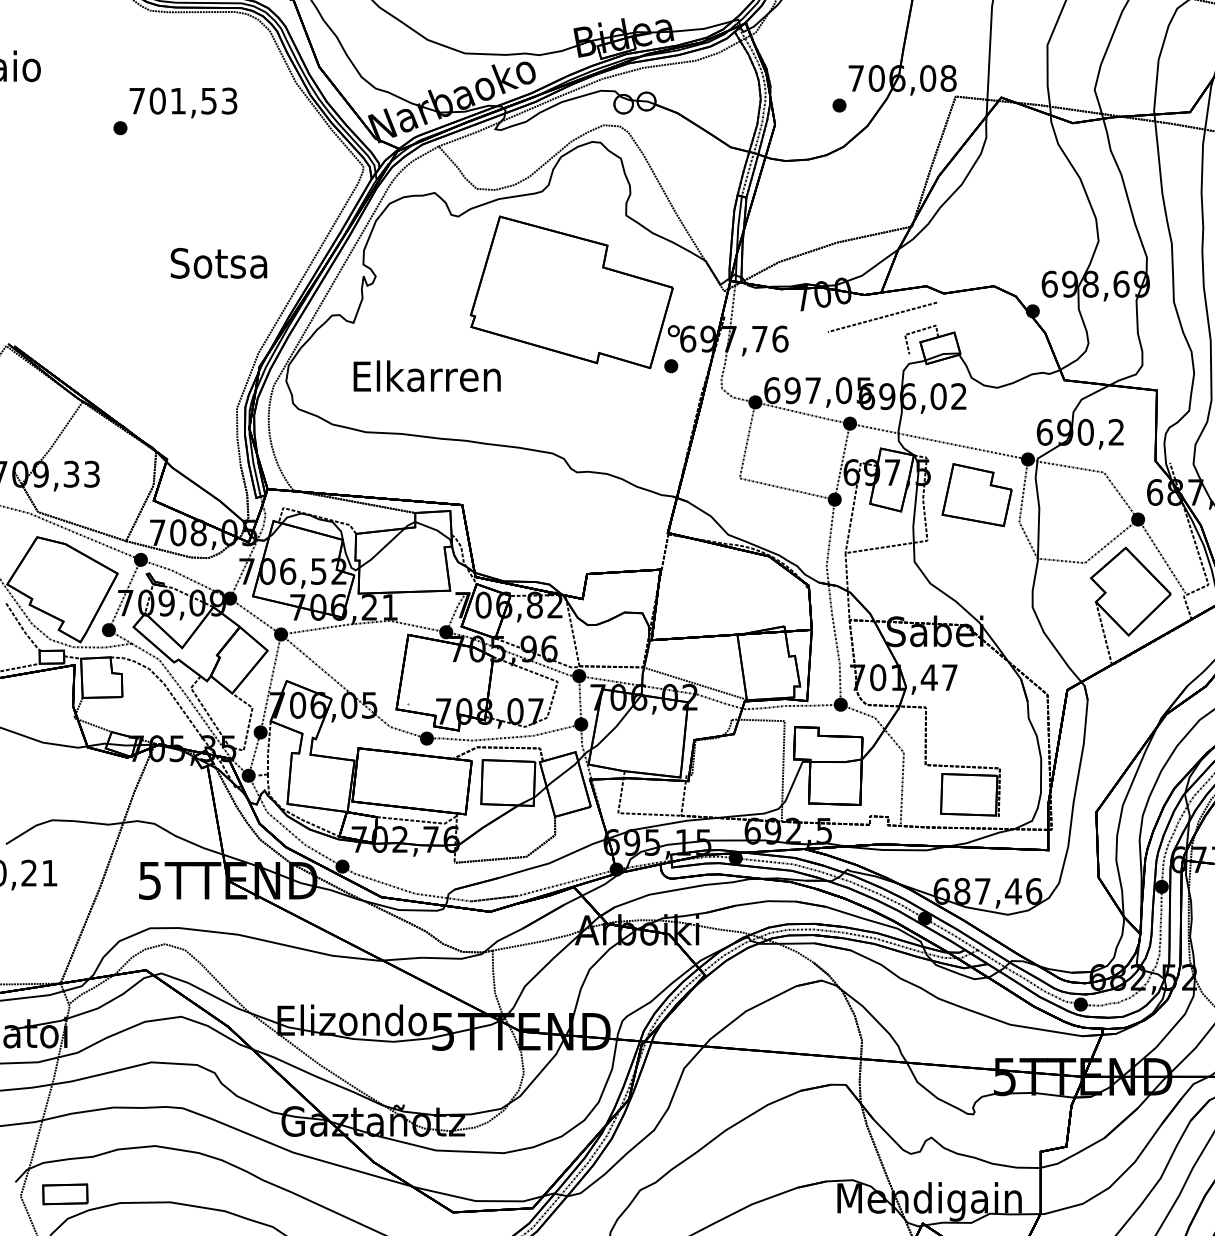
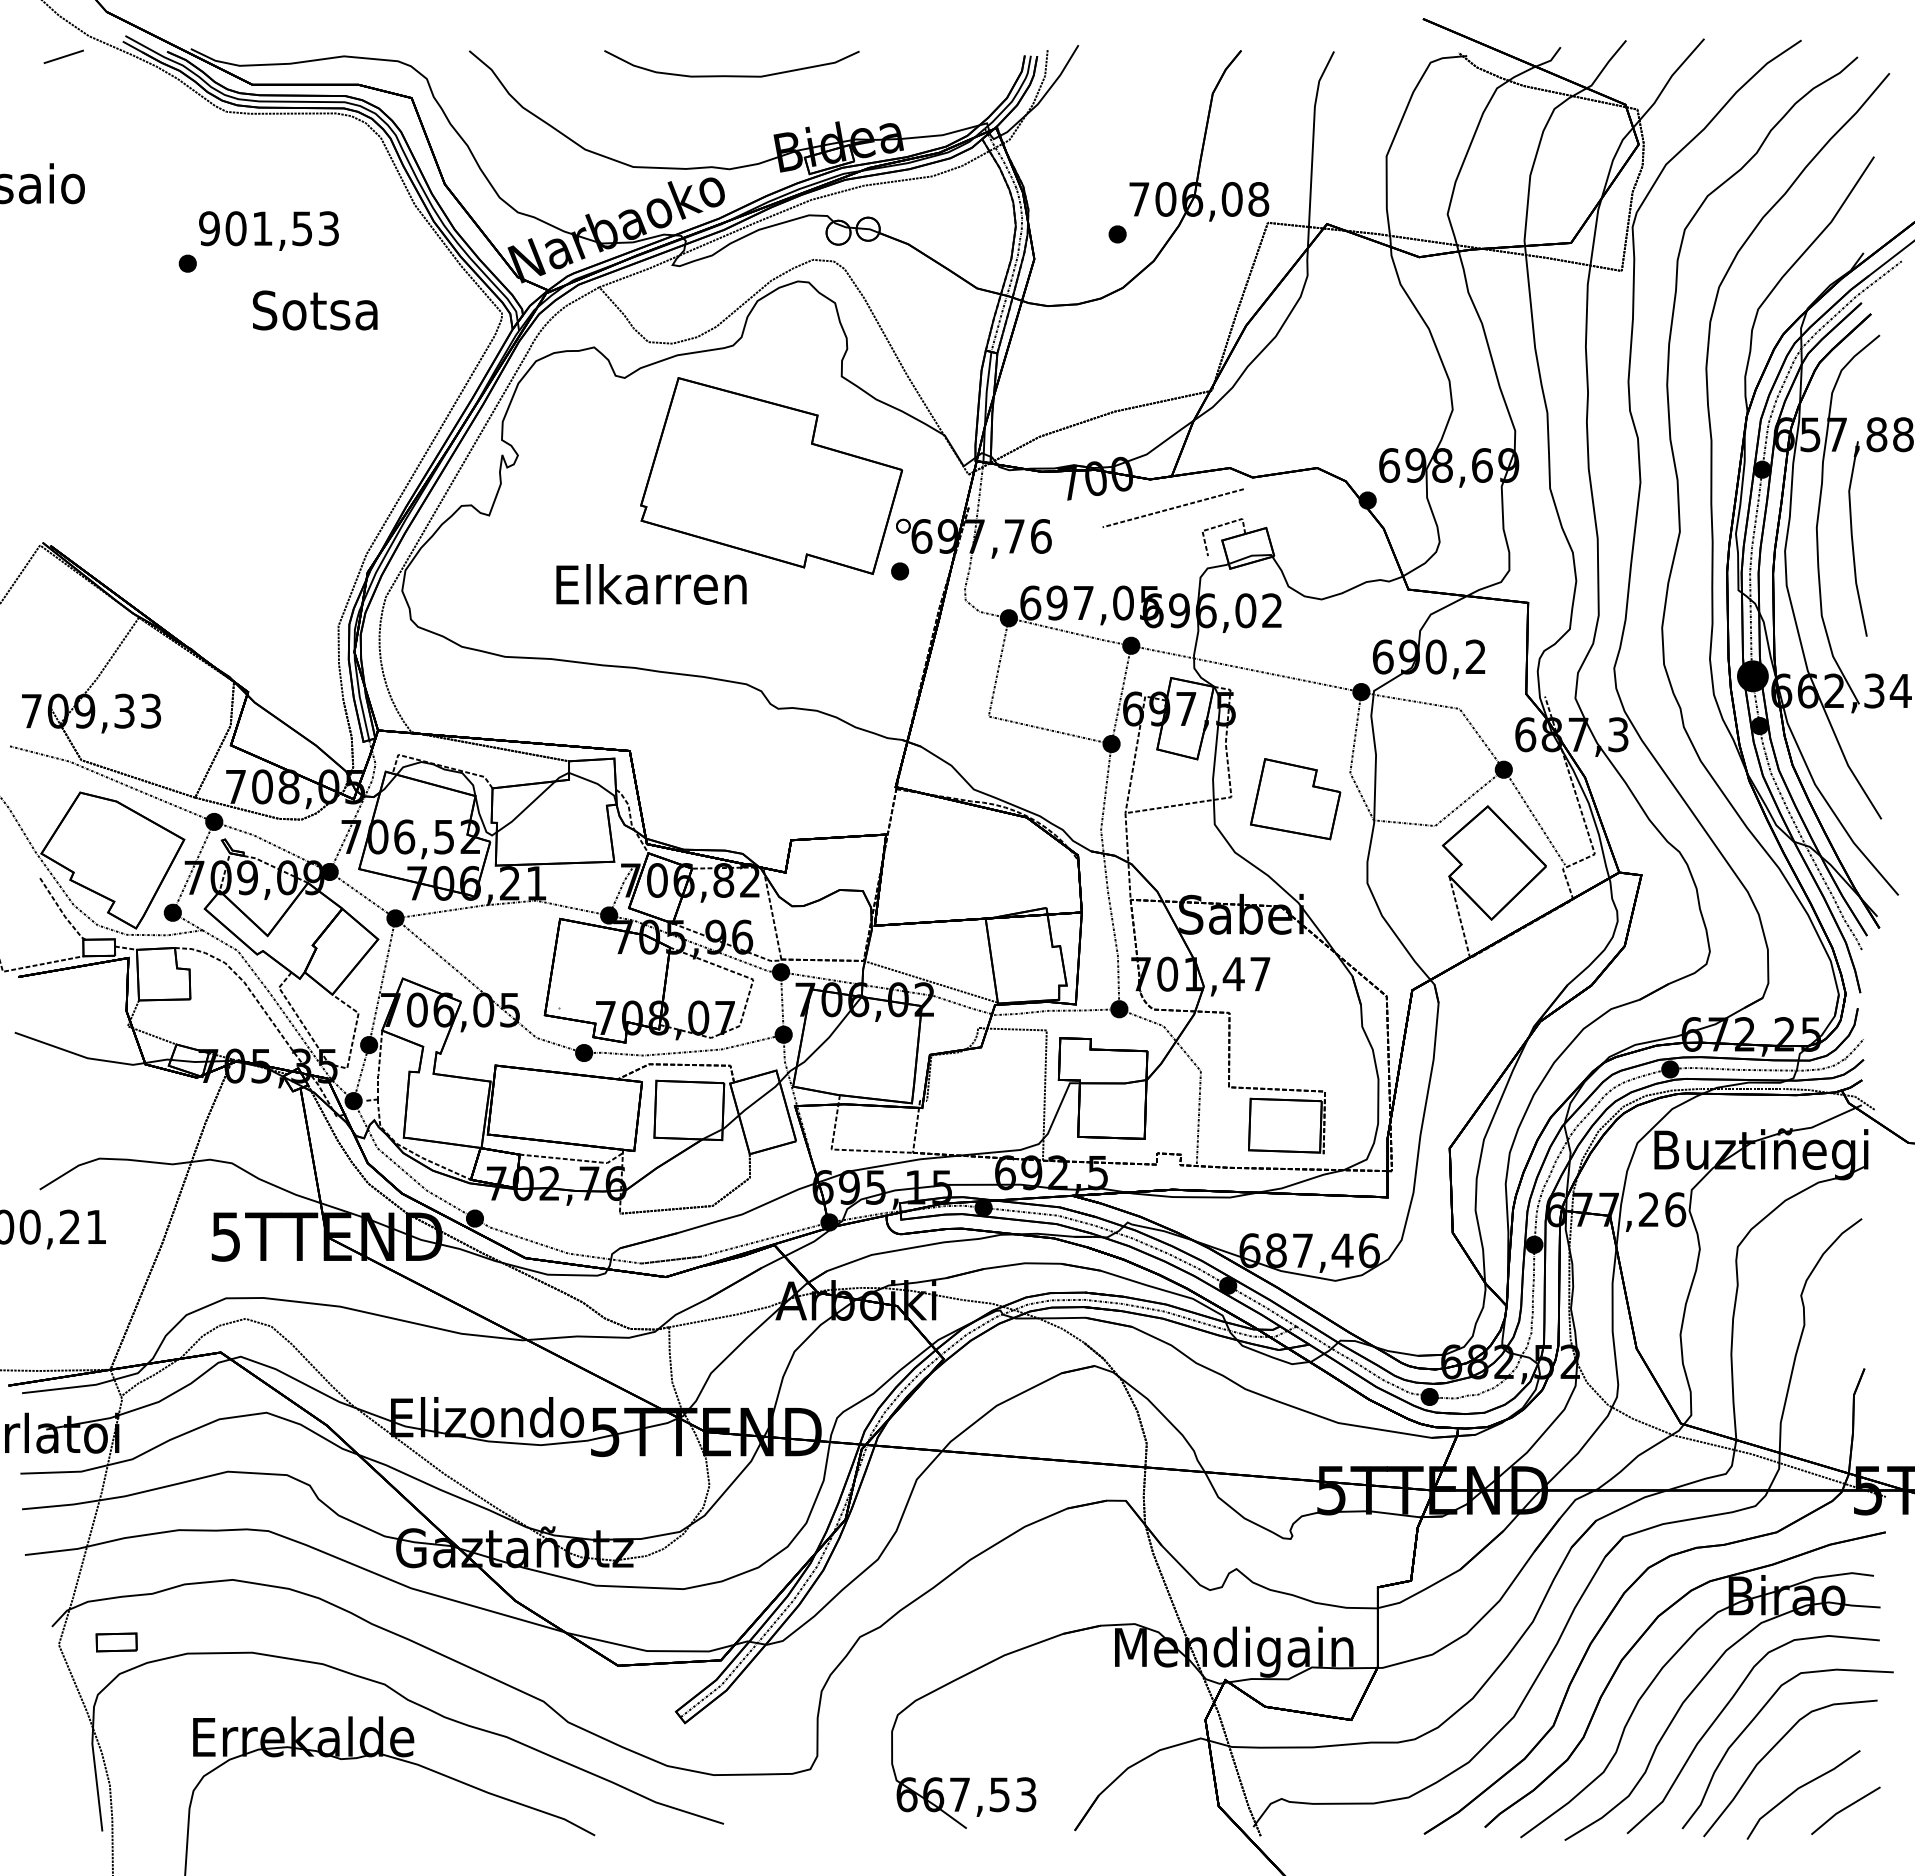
text: (137, 100) -> (209, 228), 701,53 -> 901,53
text: (218, 263) -> (314, 310), moved
text: (427, 376) -> (651, 584), moved
part: (977, 495) -> (1295, 799), moved
part: (65, 1194) -> (116, 1642), size x0.7

